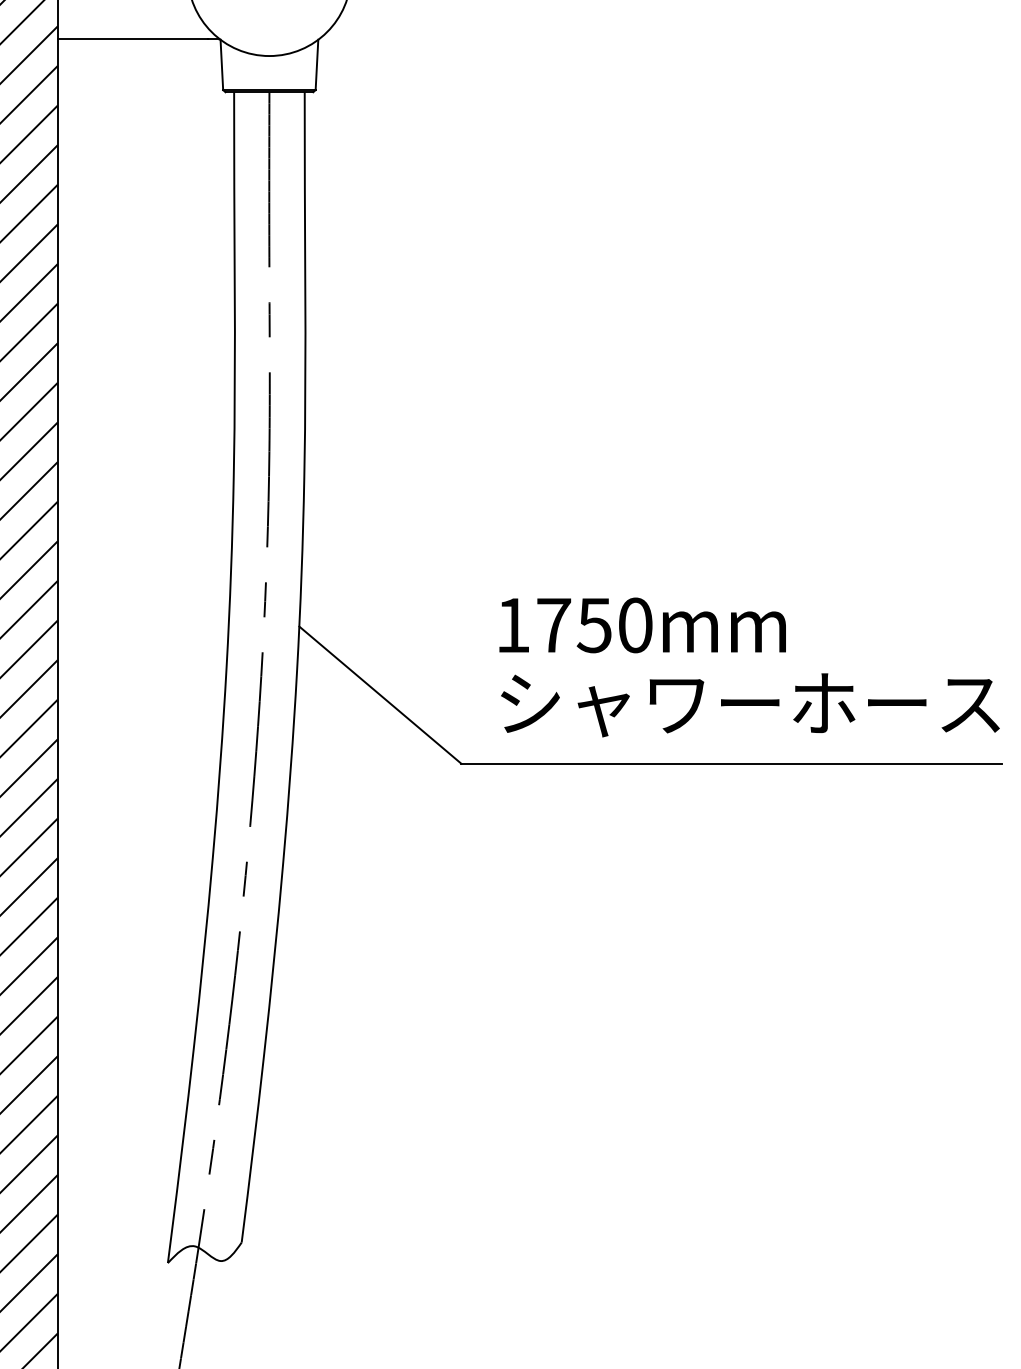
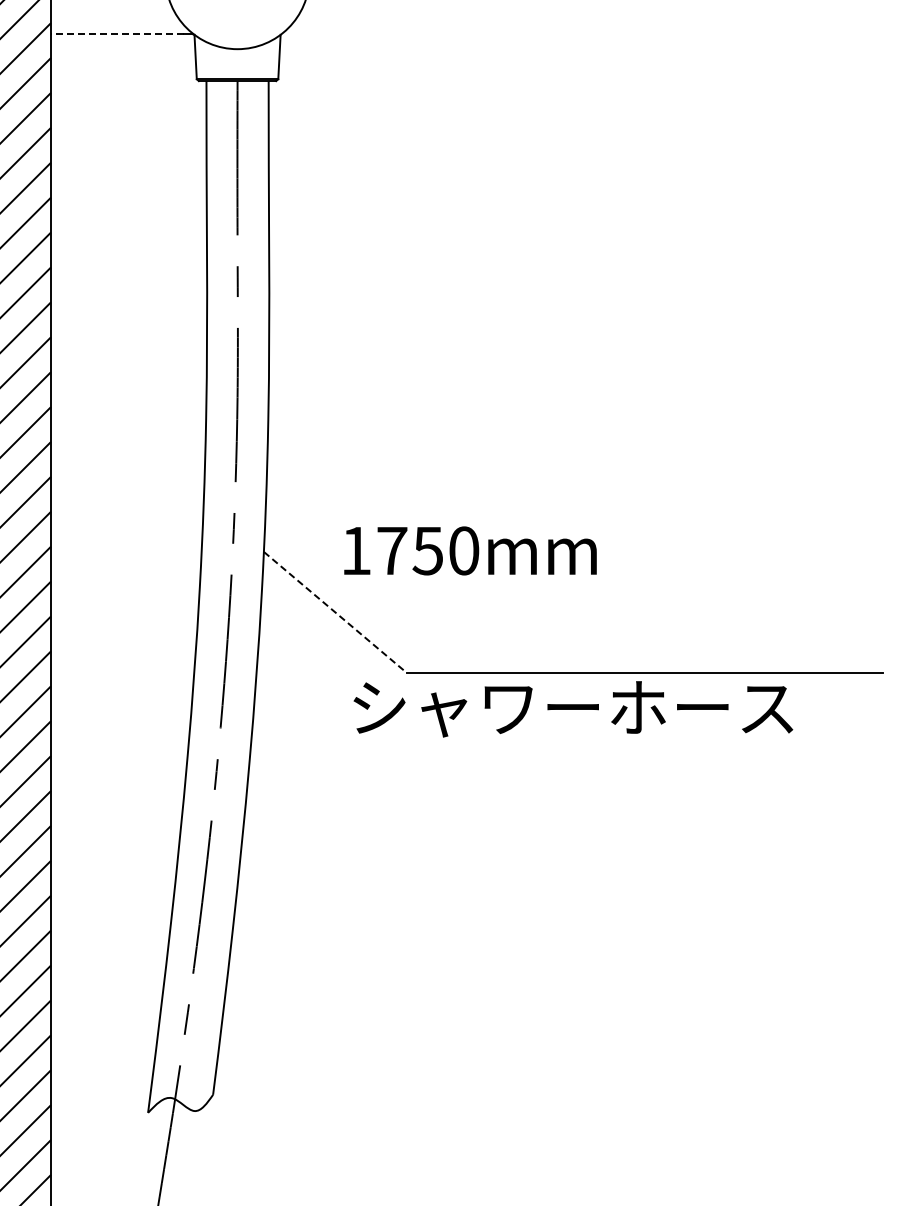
line: (132, 39) -> (116, 34), solid -> dashed
text: (642, 624) -> (470, 550), moved
line: (380, 695) -> (335, 612), solid -> dashed
text: (750, 705) -> (573, 709), moved

